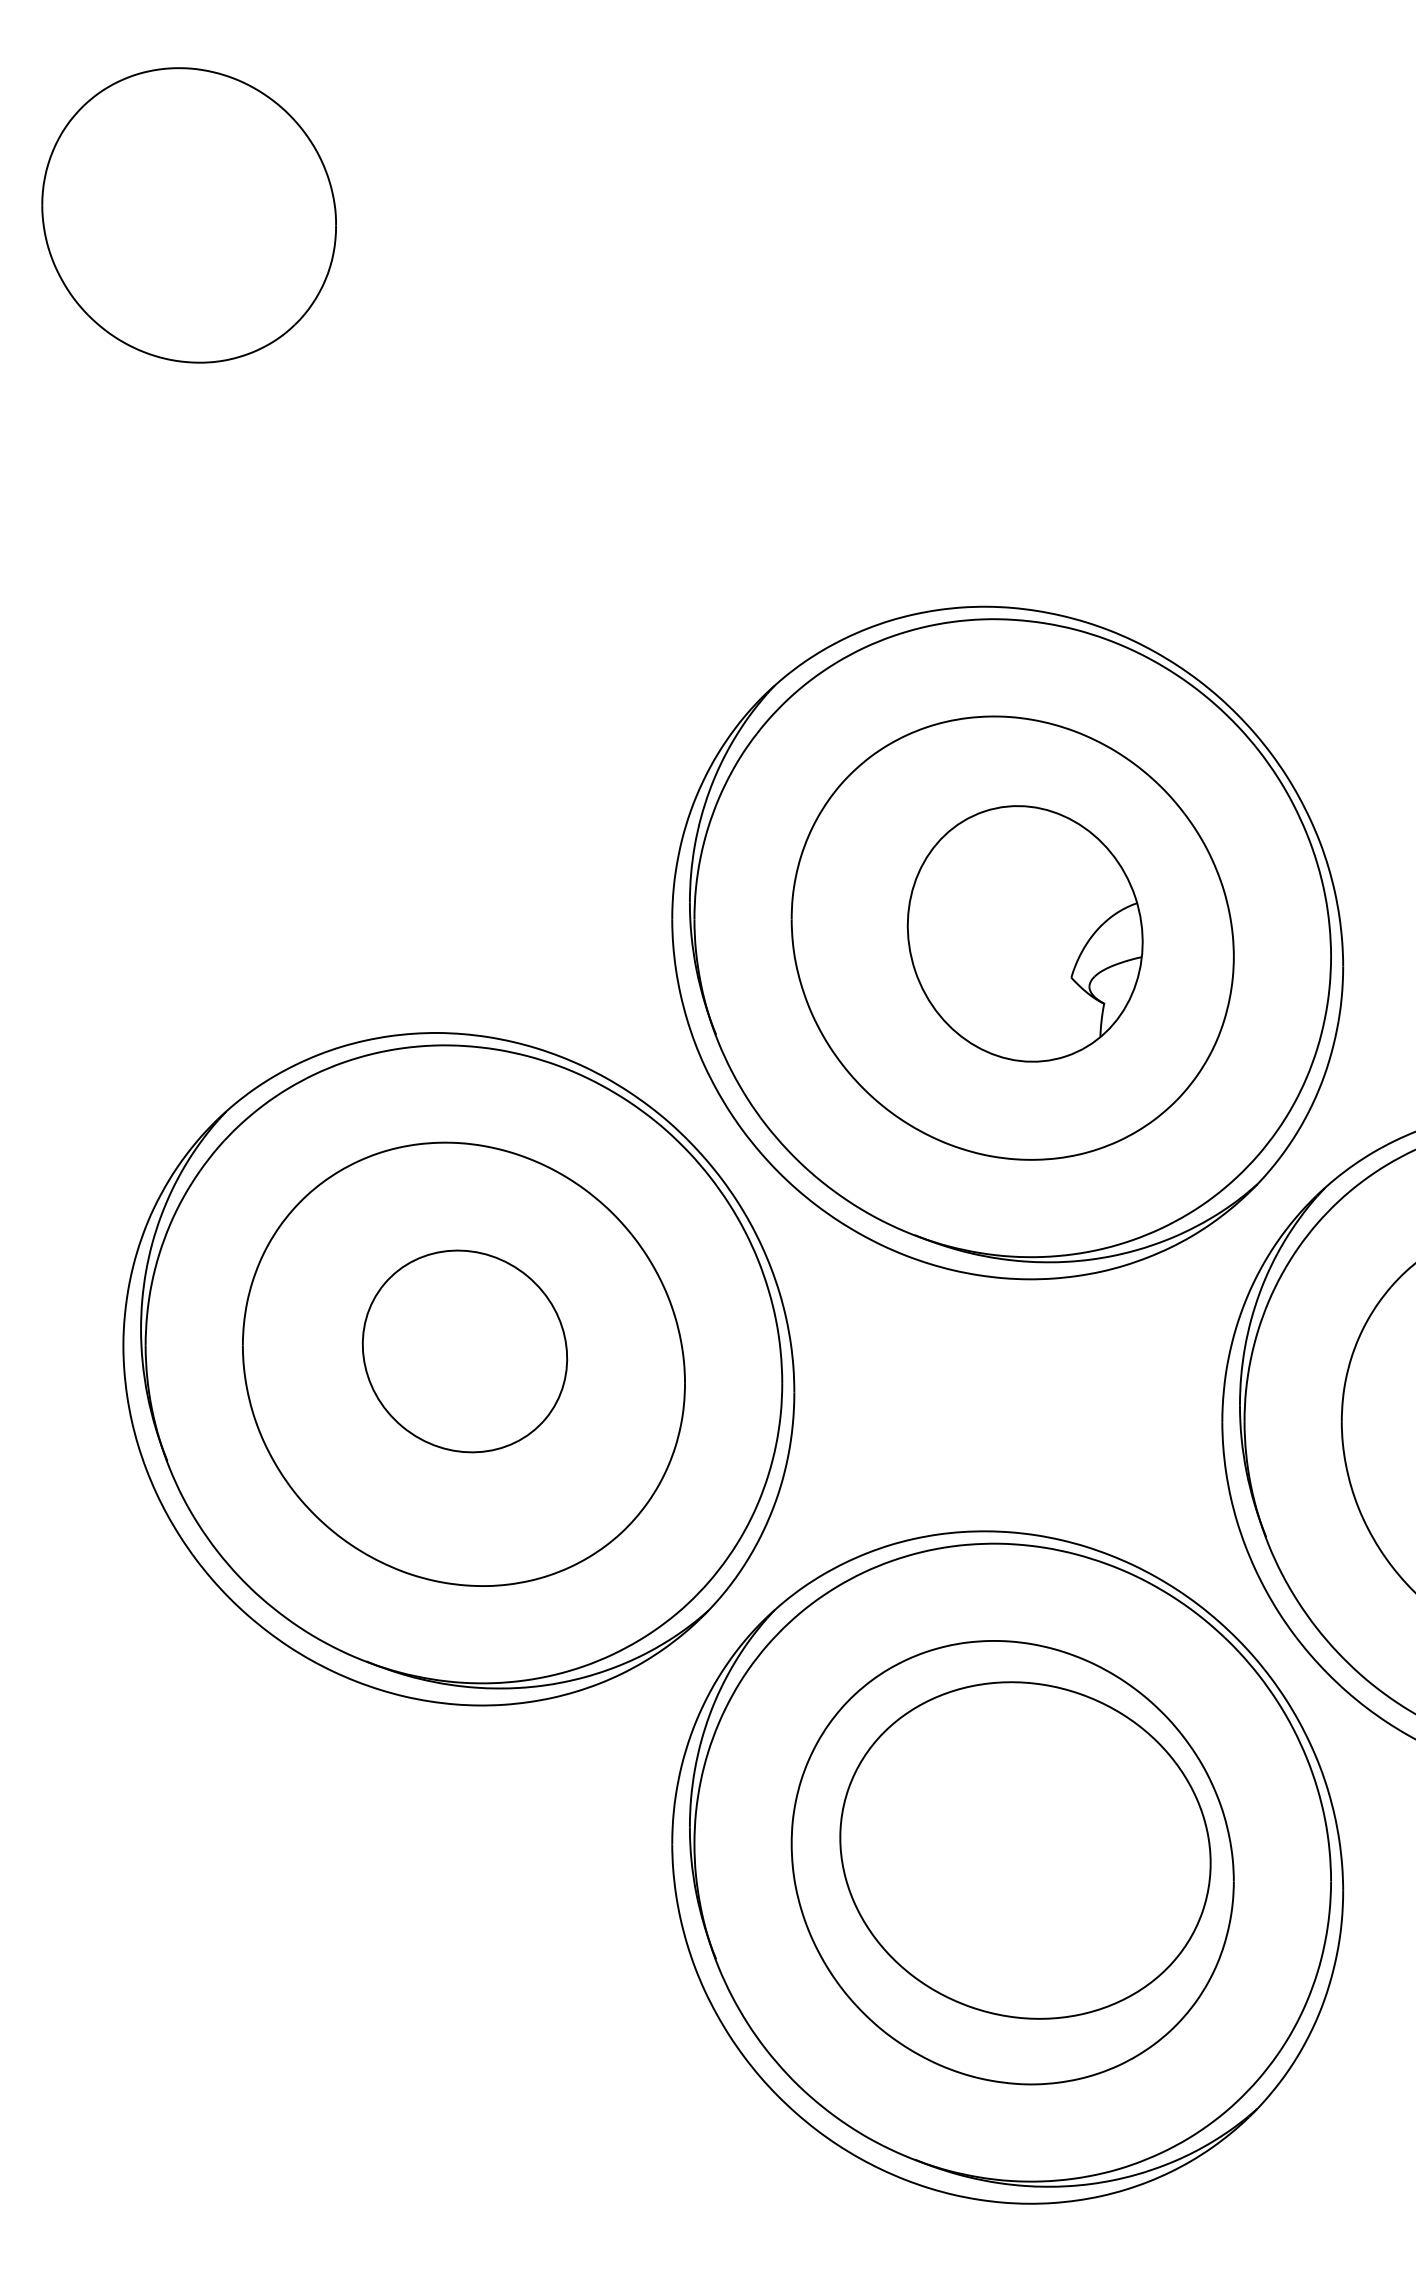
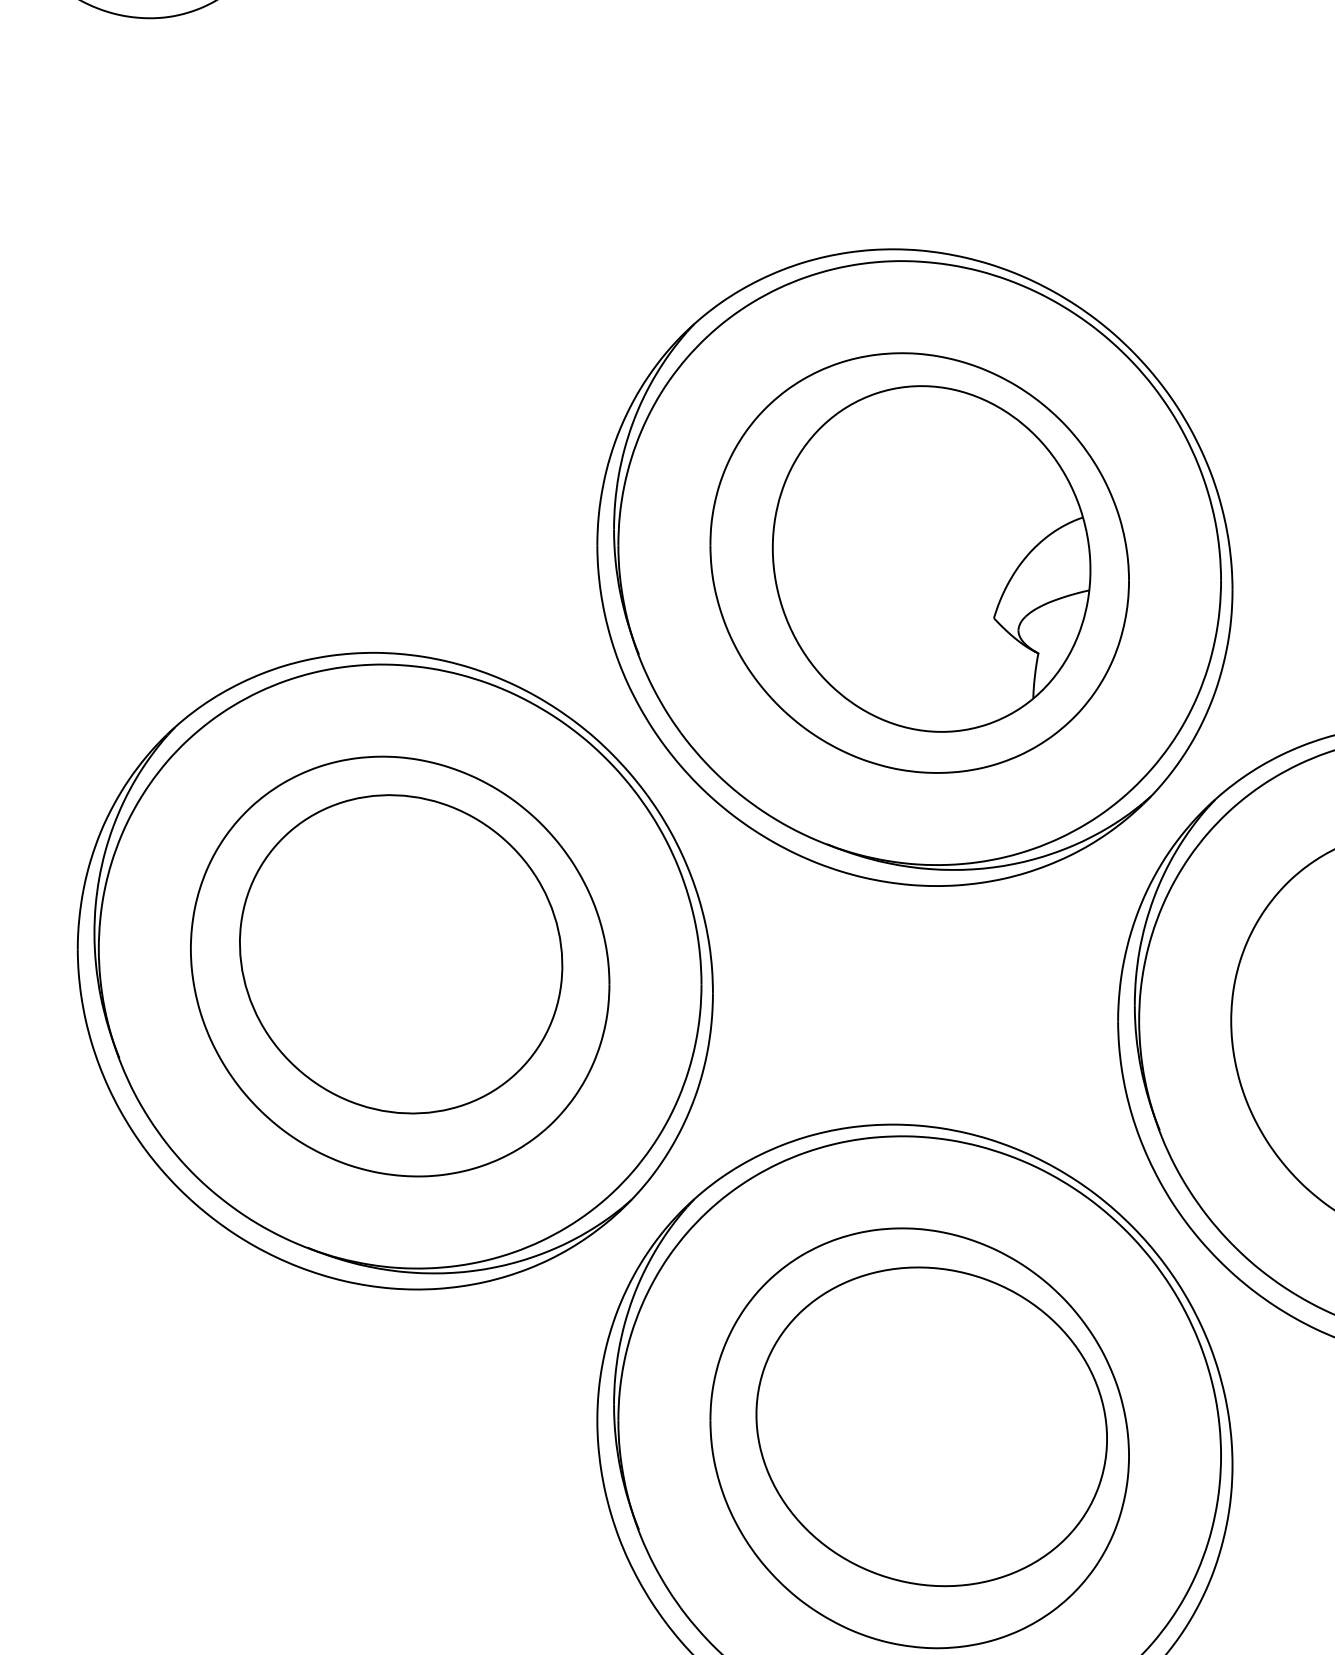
part: (1024, 933) -> (930, 558), size x1.43
part: (464, 1351) -> (400, 954), size x1.67

